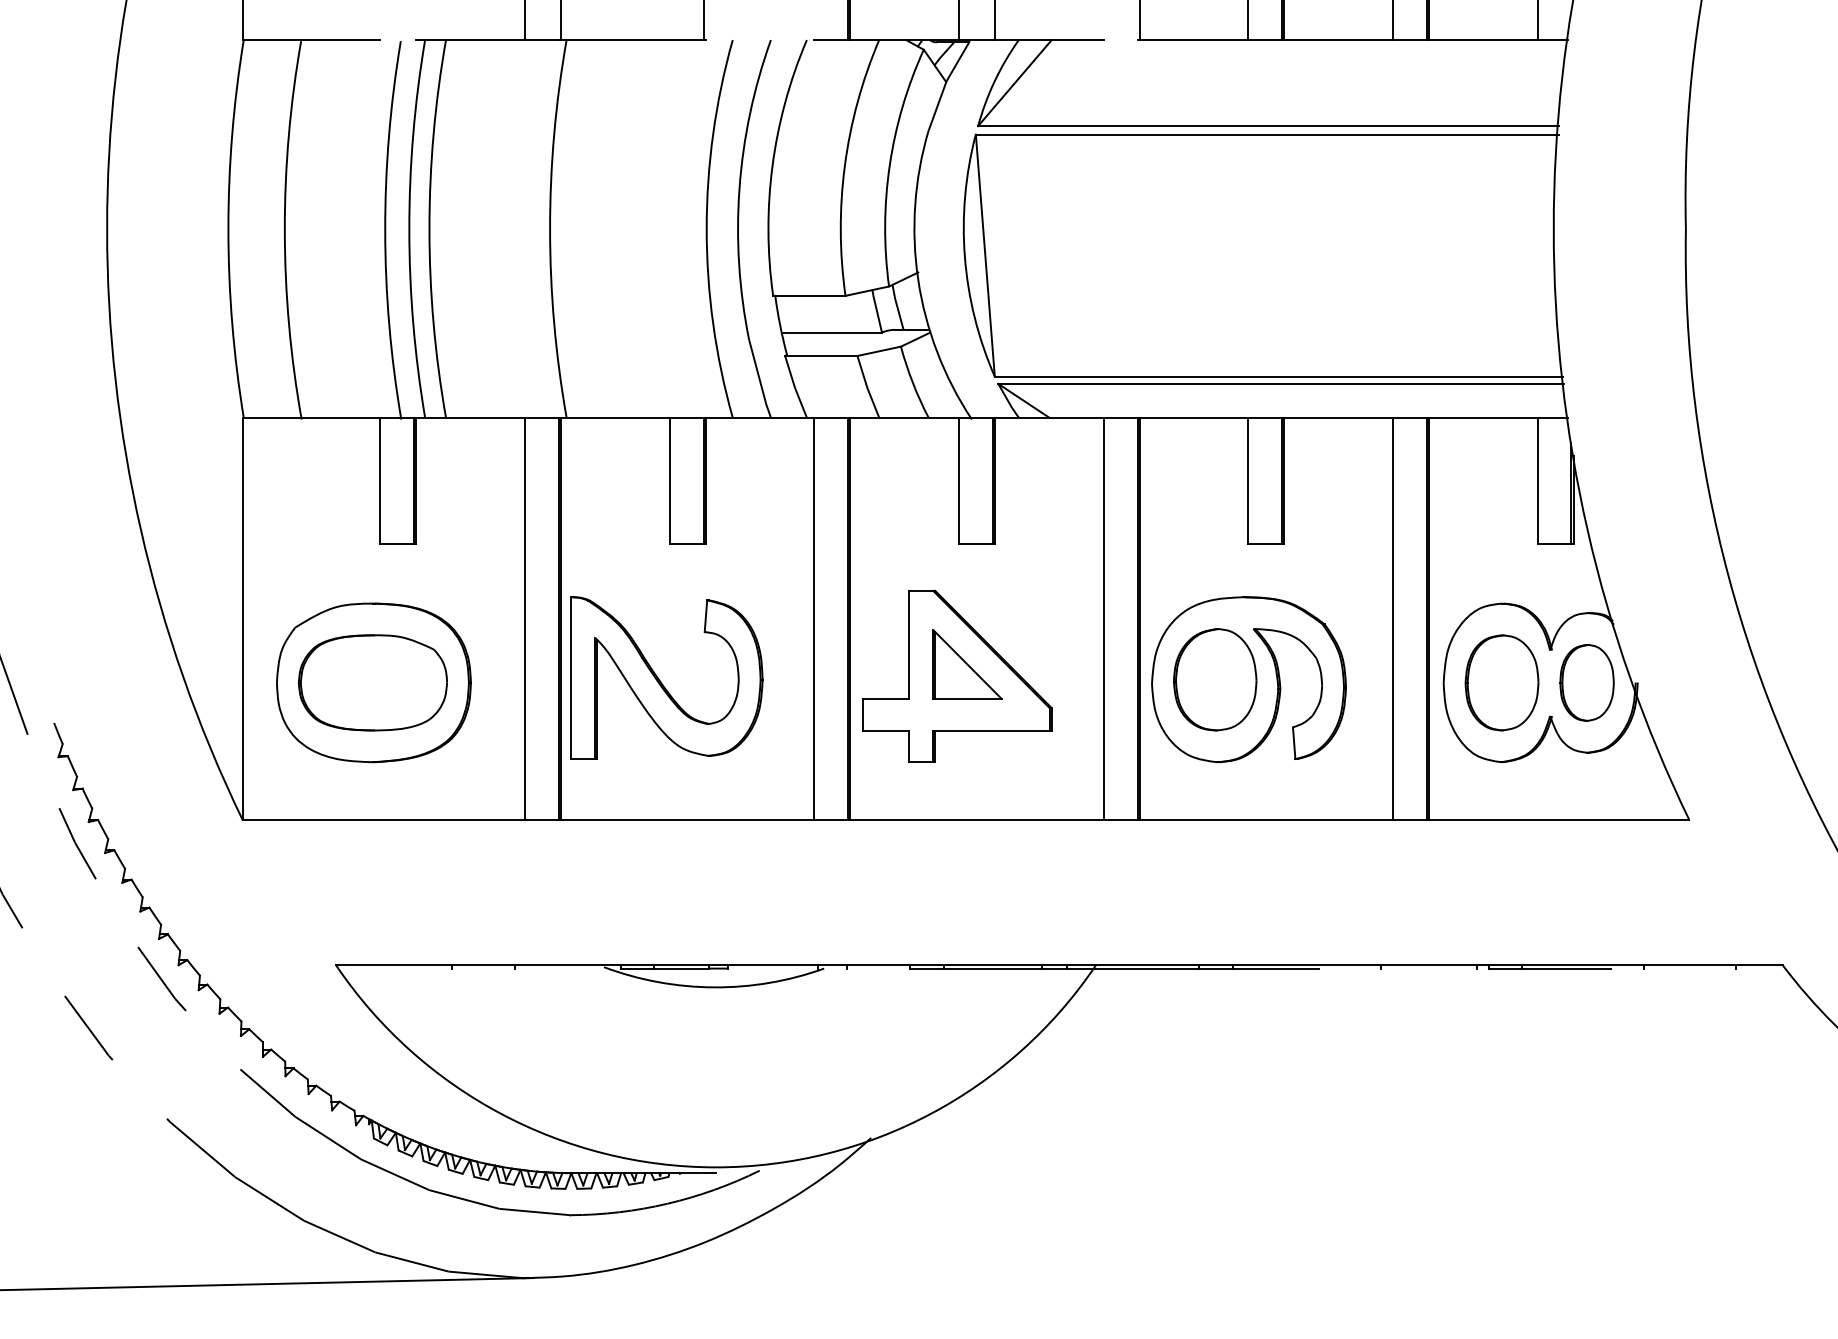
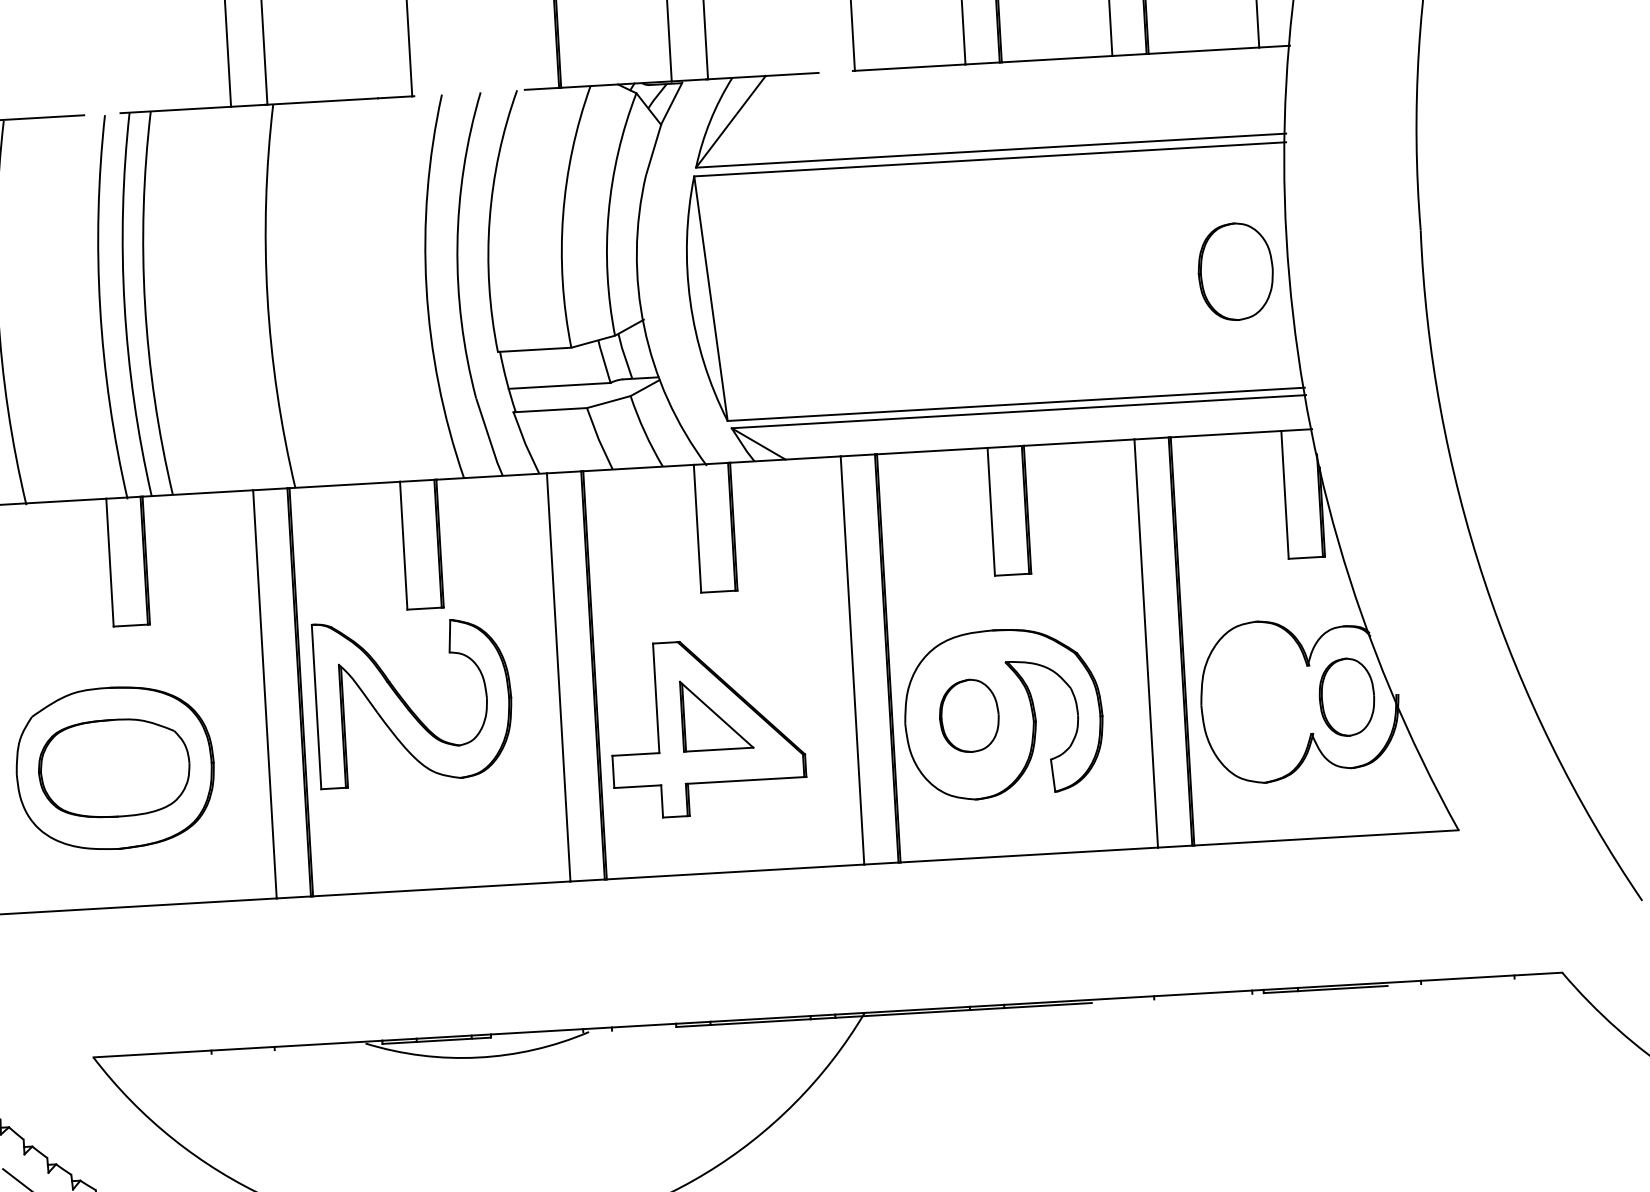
part: (1215, 679) -> (969, 715), size x0.7
part: (661, 681) -> (408, 705), moved
part: (1501, 682) -> (1235, 271), moved

